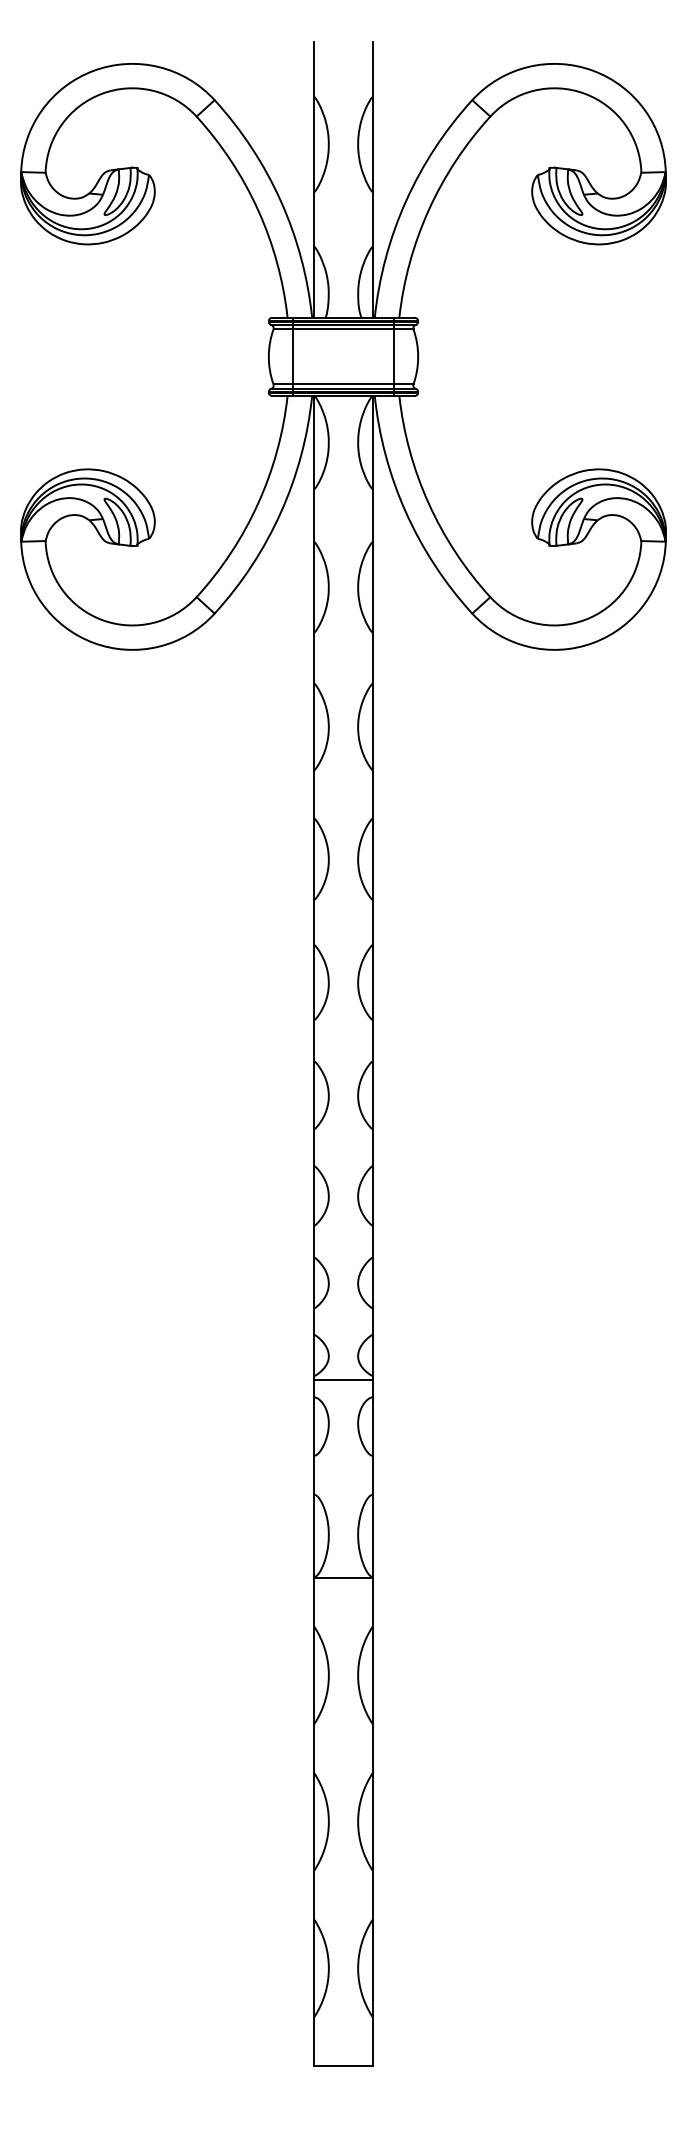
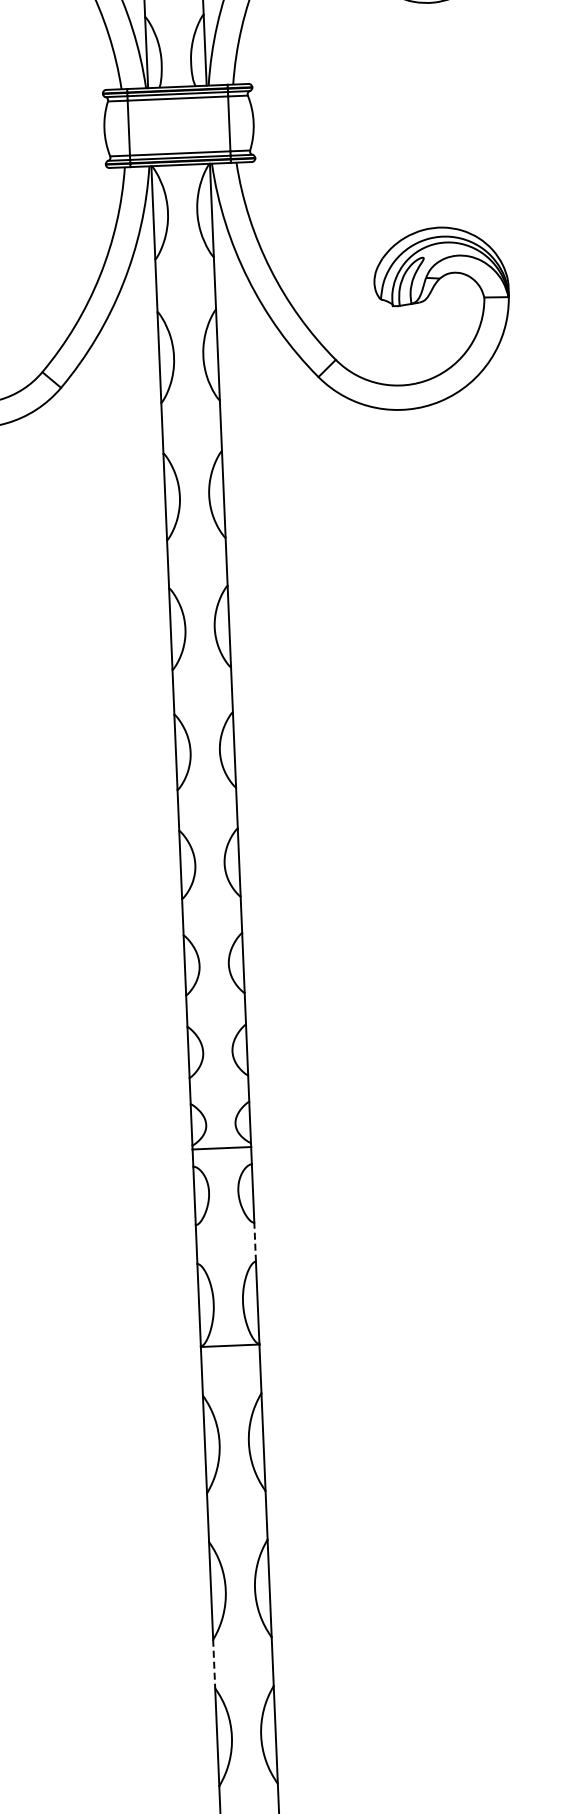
line: (372, 1475) -> (254, 1242), solid -> dashed
line: (314, 1895) -> (214, 1664), solid -> dashed

